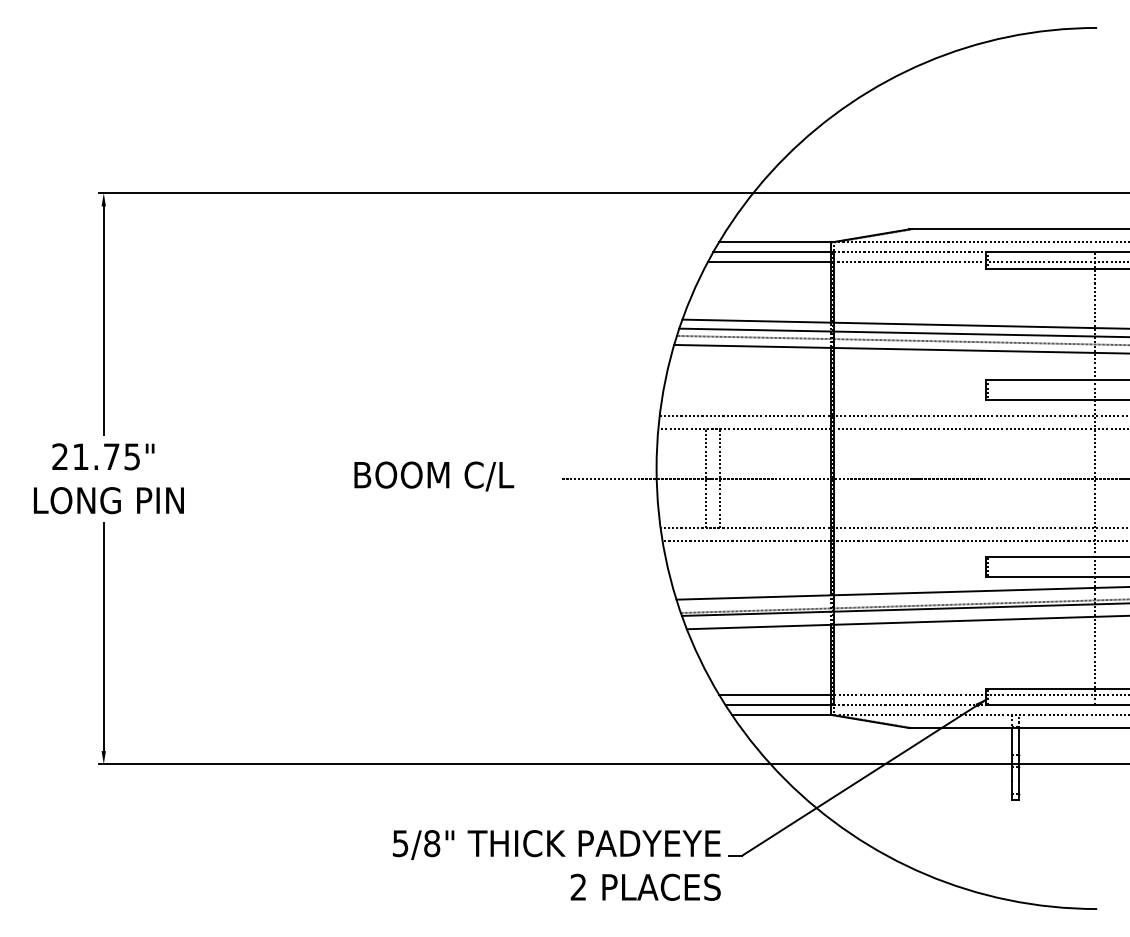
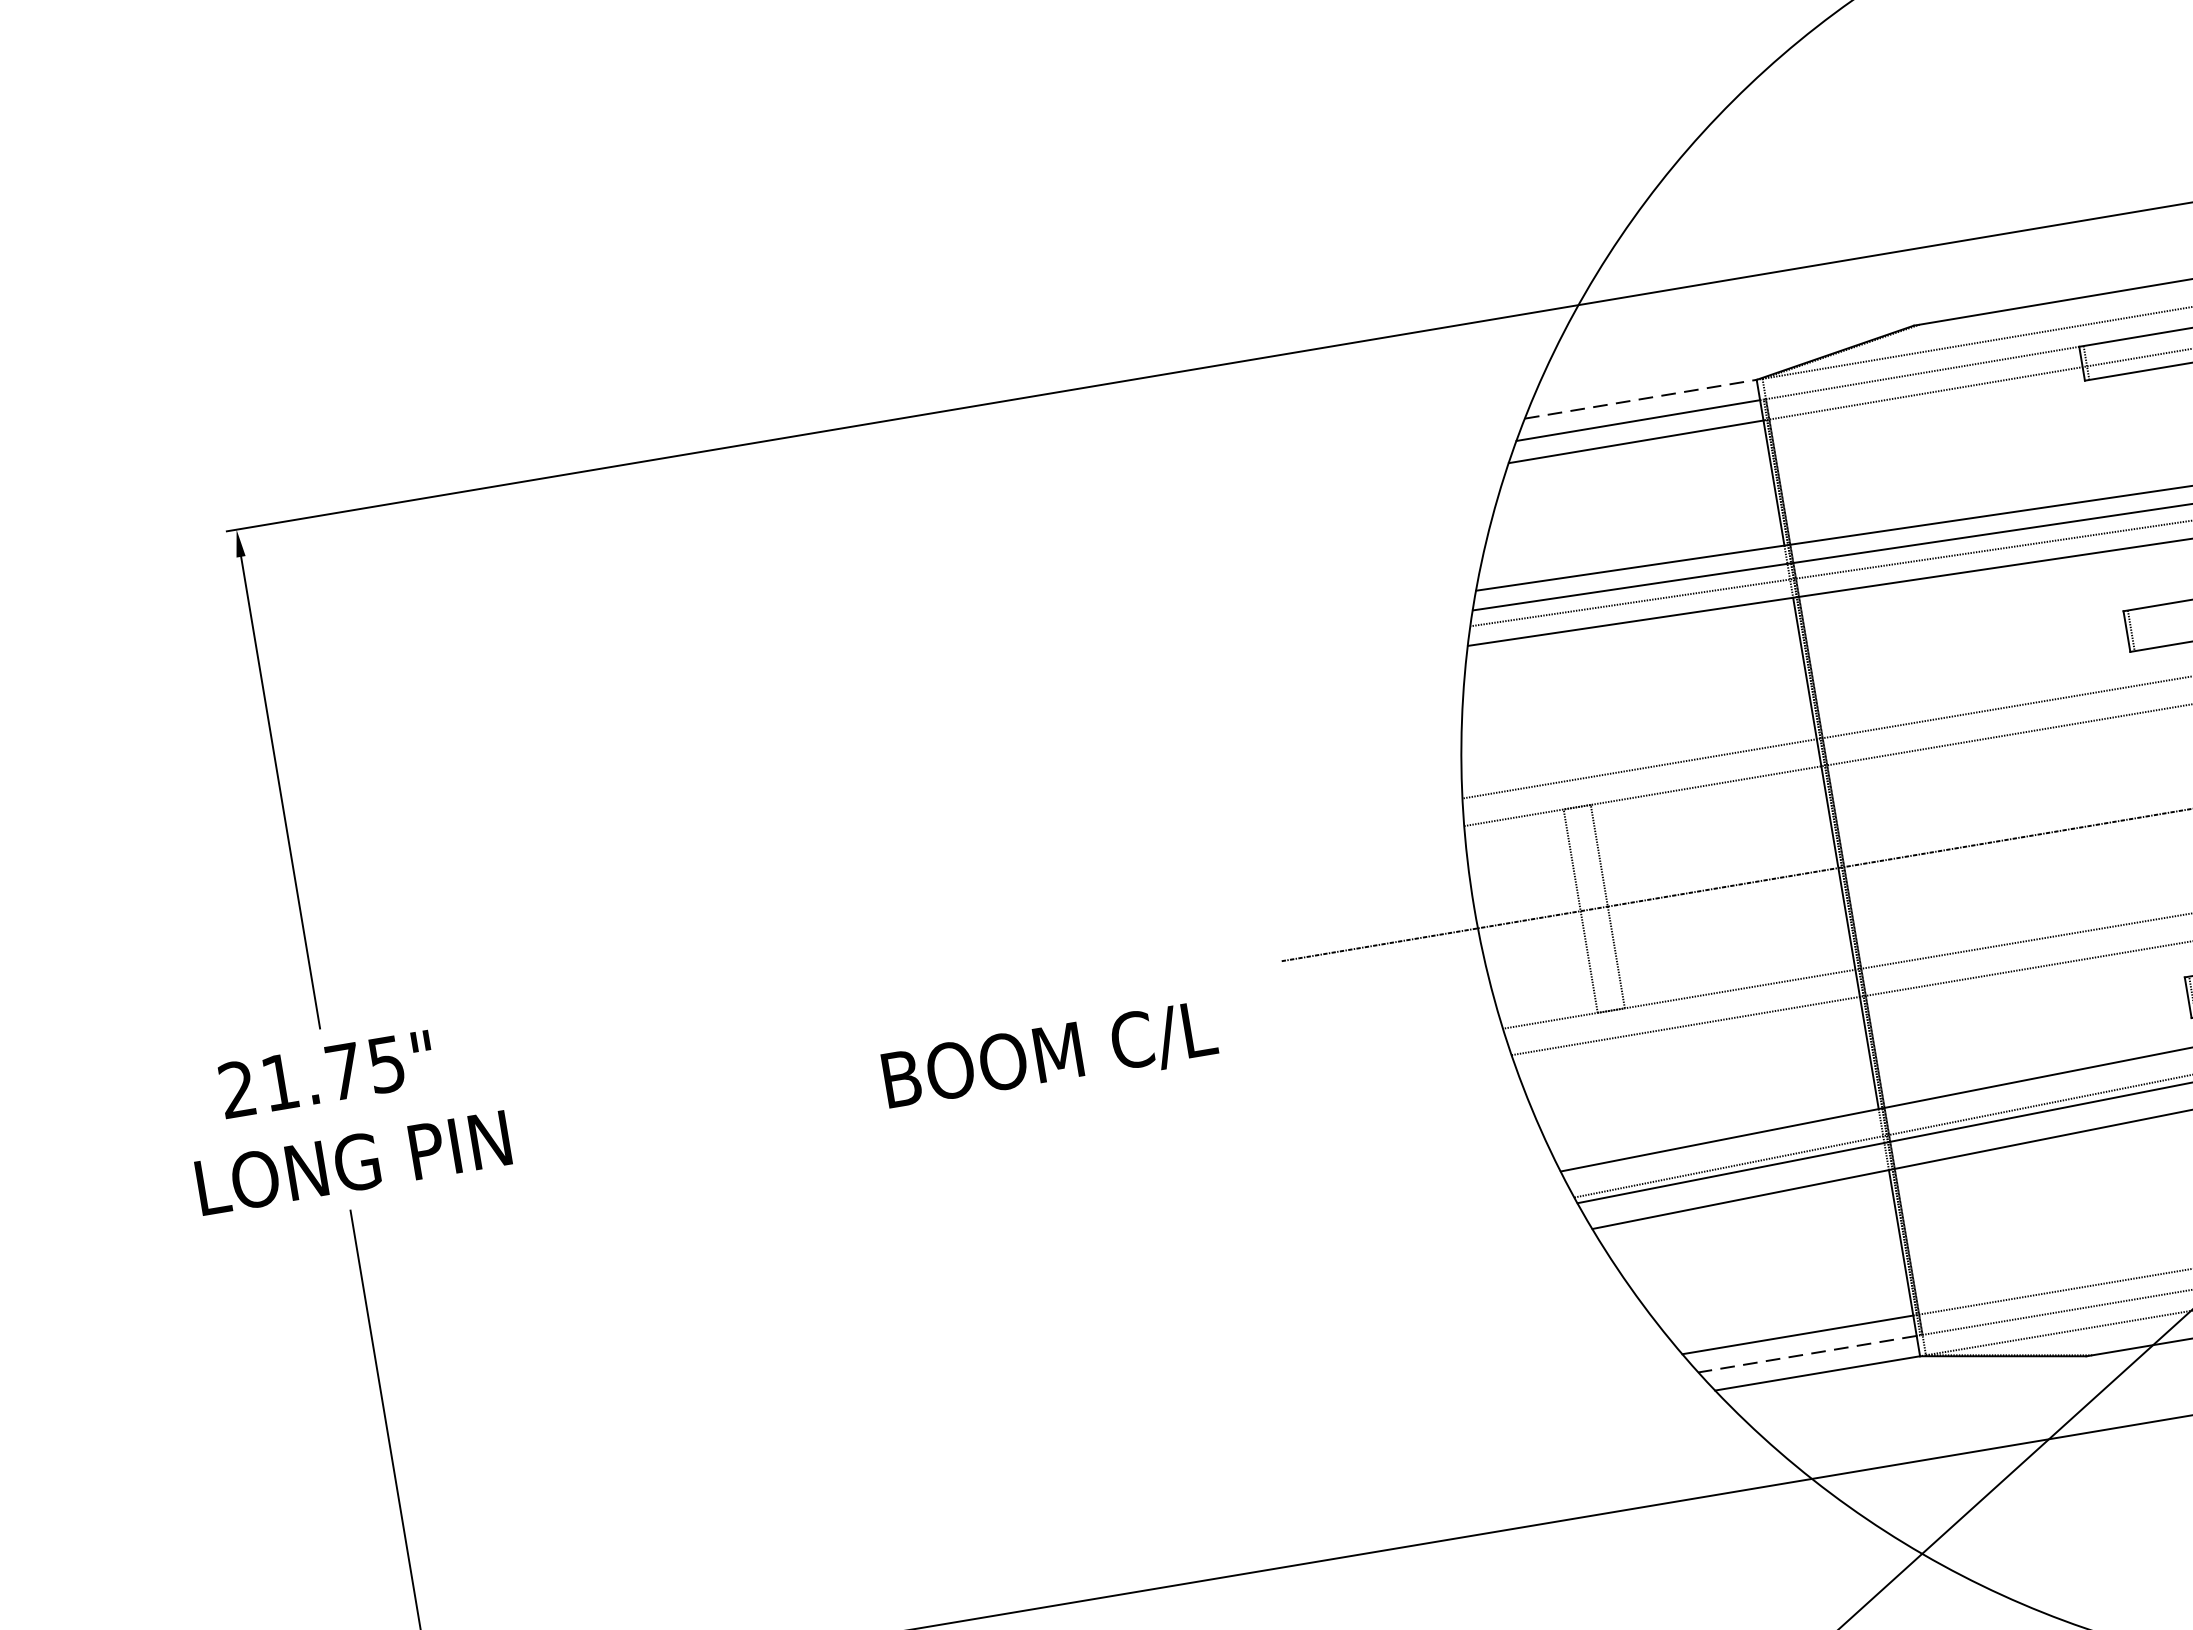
line: (775, 242) -> (1641, 399), solid -> dashed
text: (434, 476) -> (1050, 1056), moved
line: (778, 705) -> (1808, 1354), solid -> dashed

